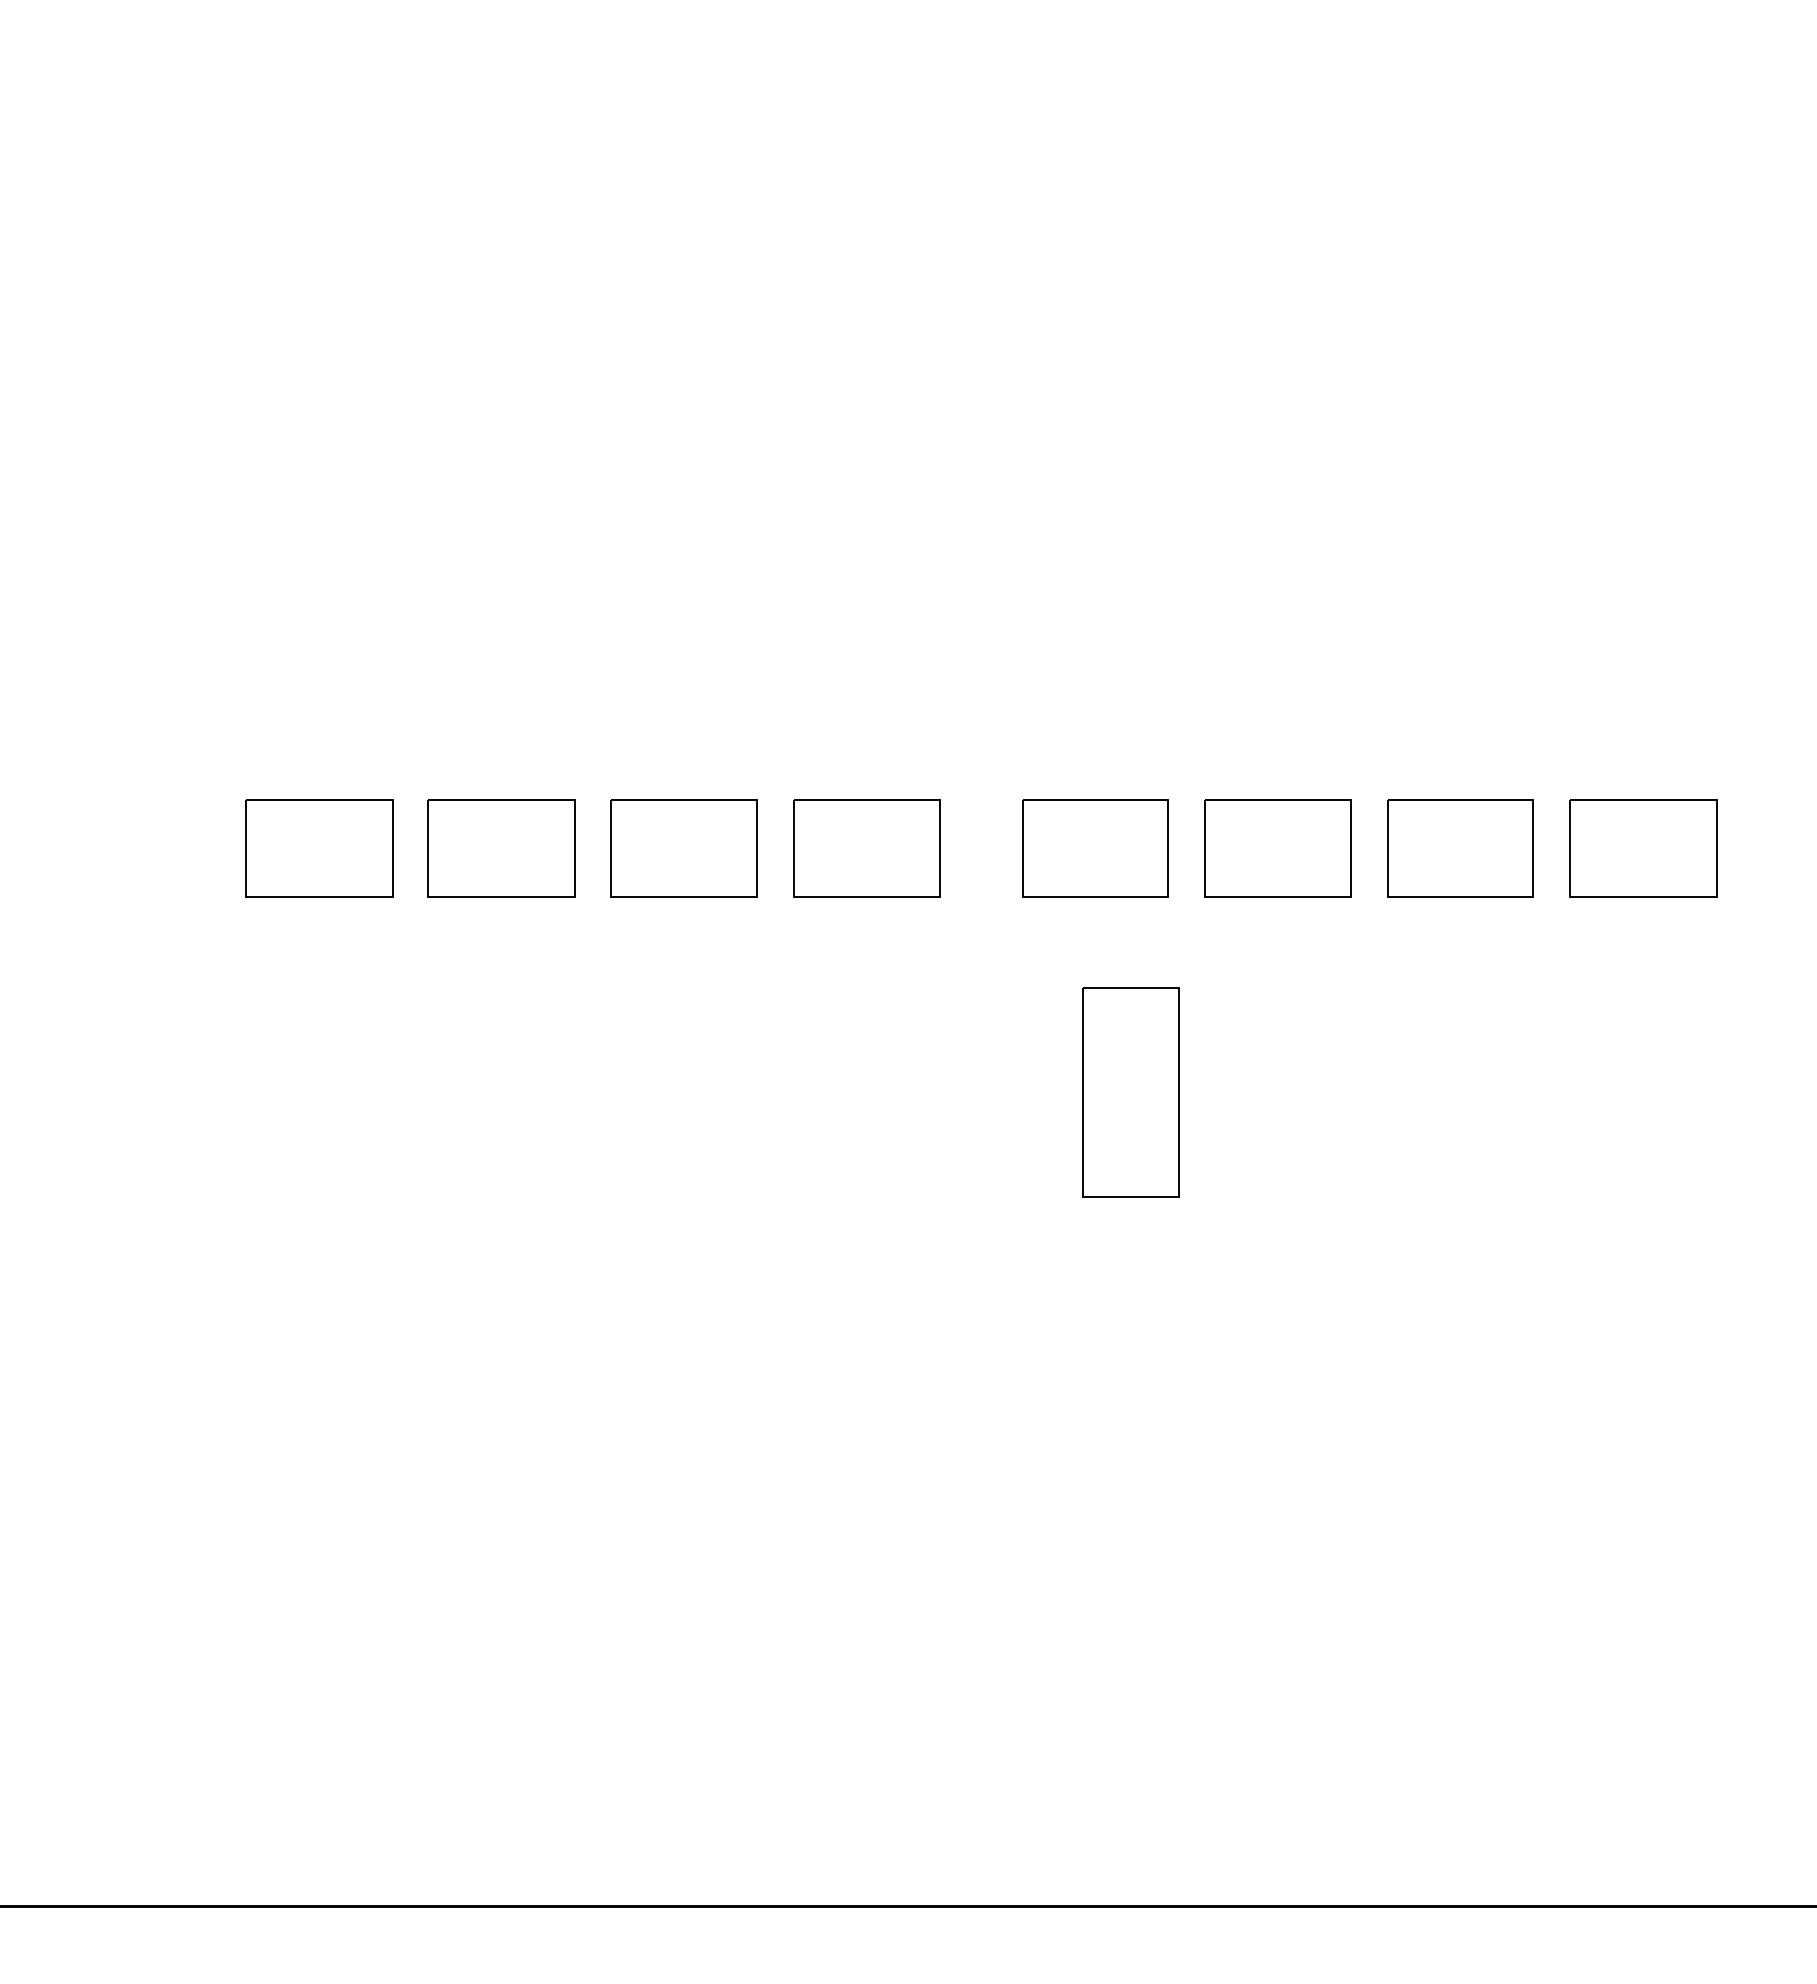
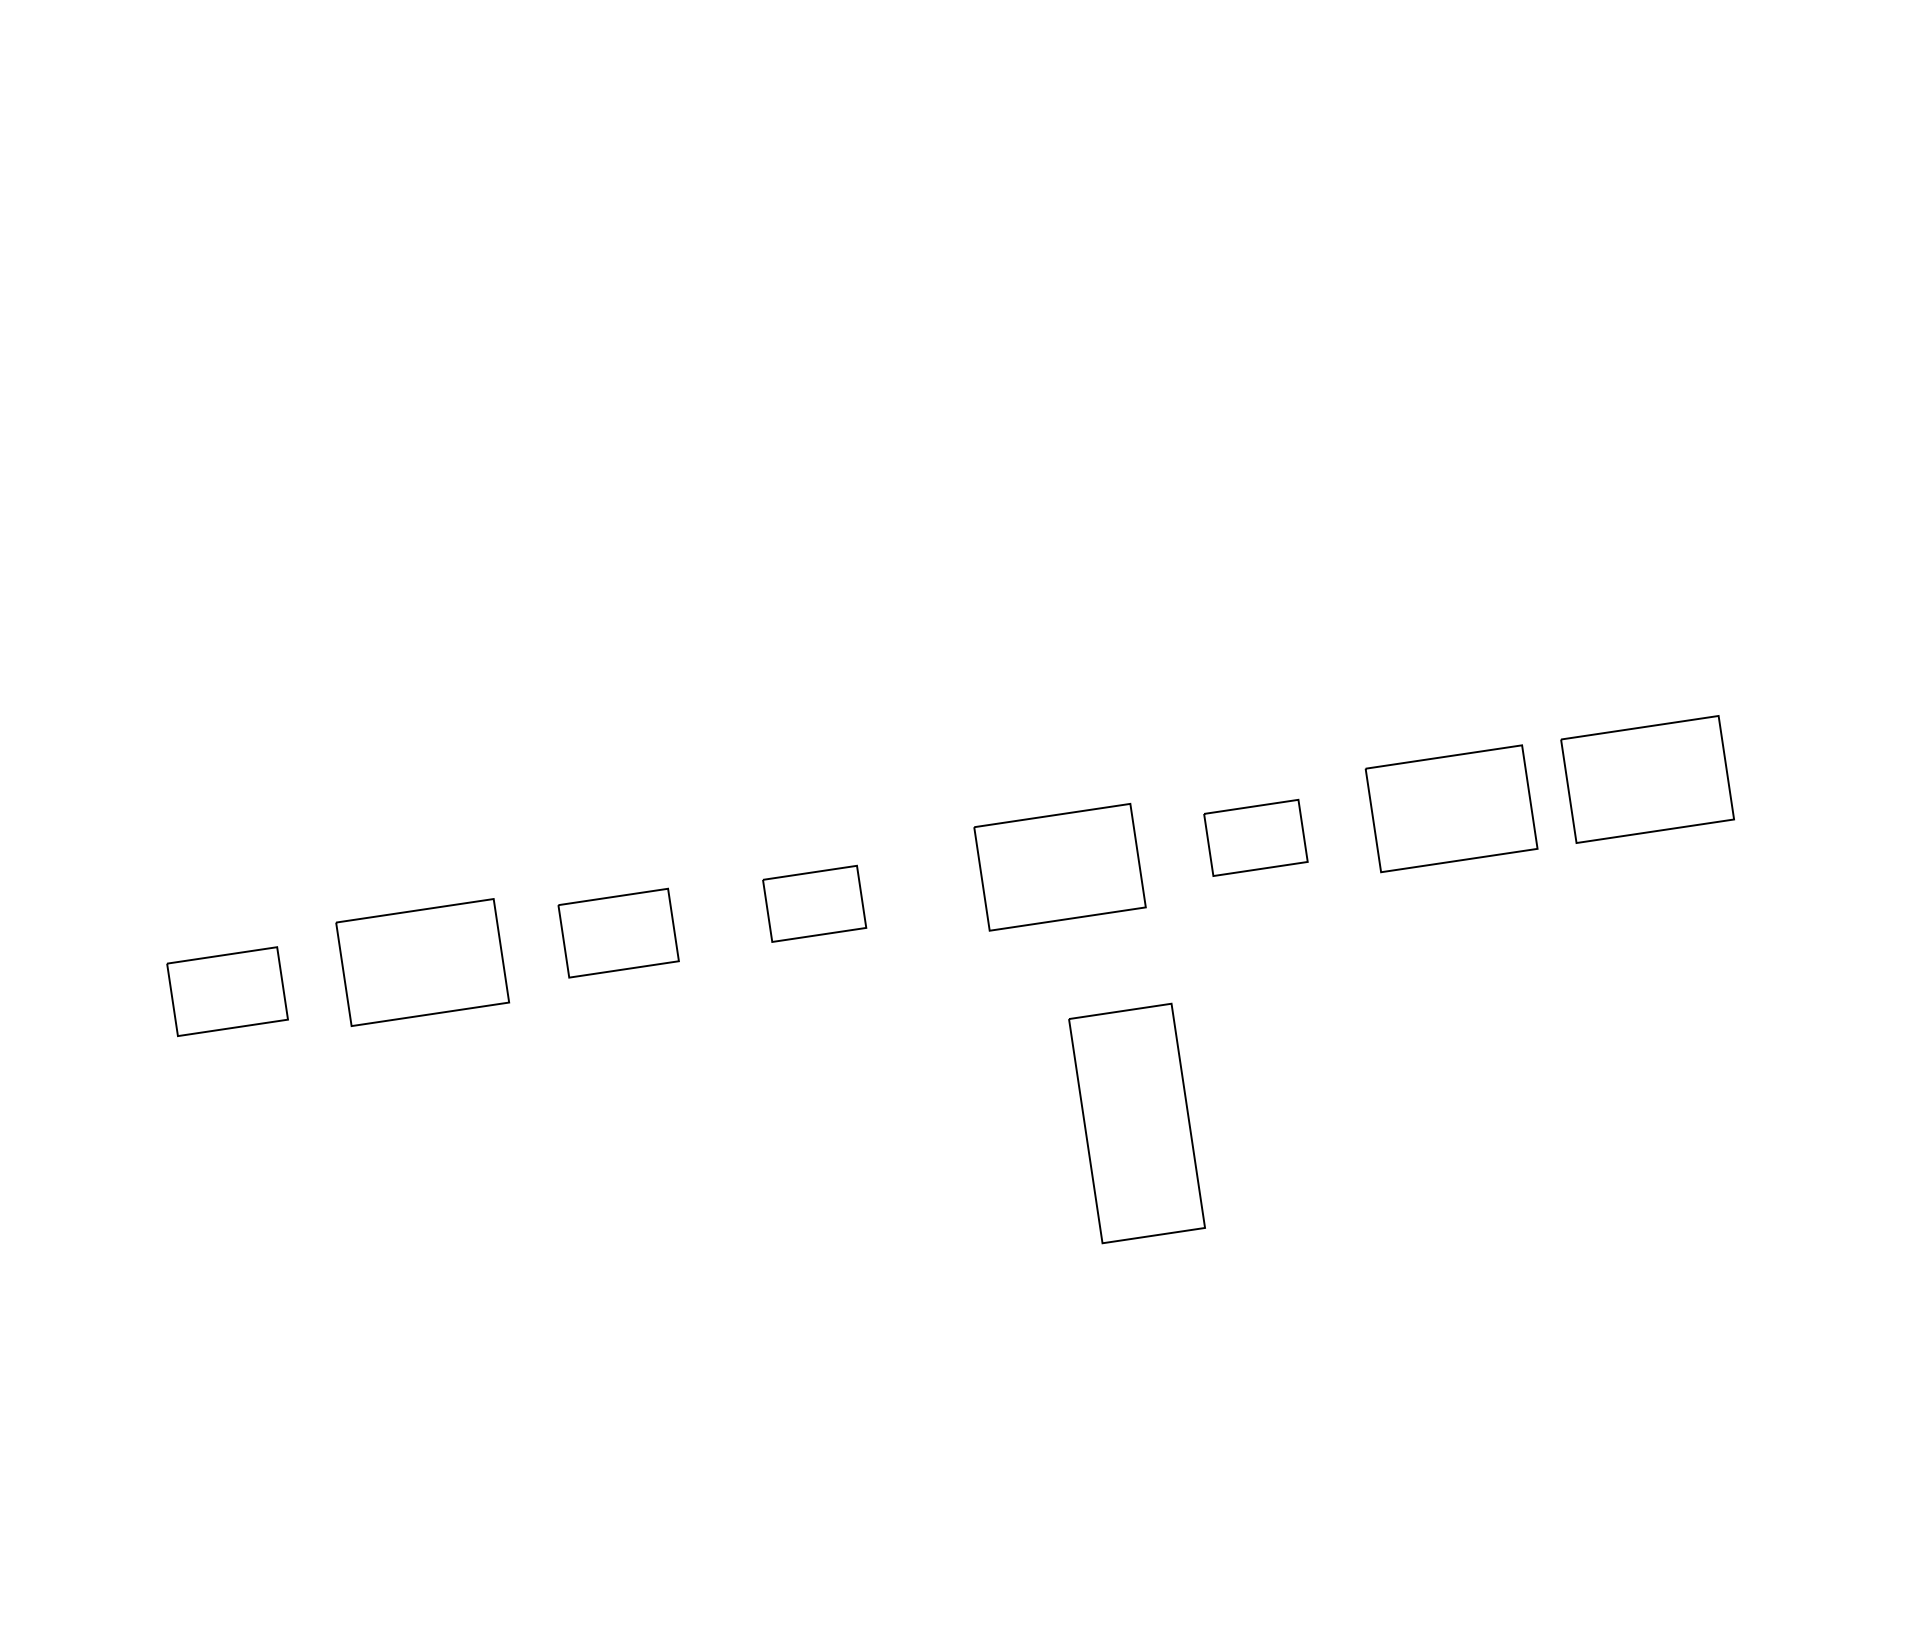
part: (319, 848) -> (227, 991), size x0.7
part: (683, 848) -> (617, 933), size x0.7
part: (866, 848) -> (814, 903), size x0.6
part: (1277, 848) -> (1255, 837), size x0.6

